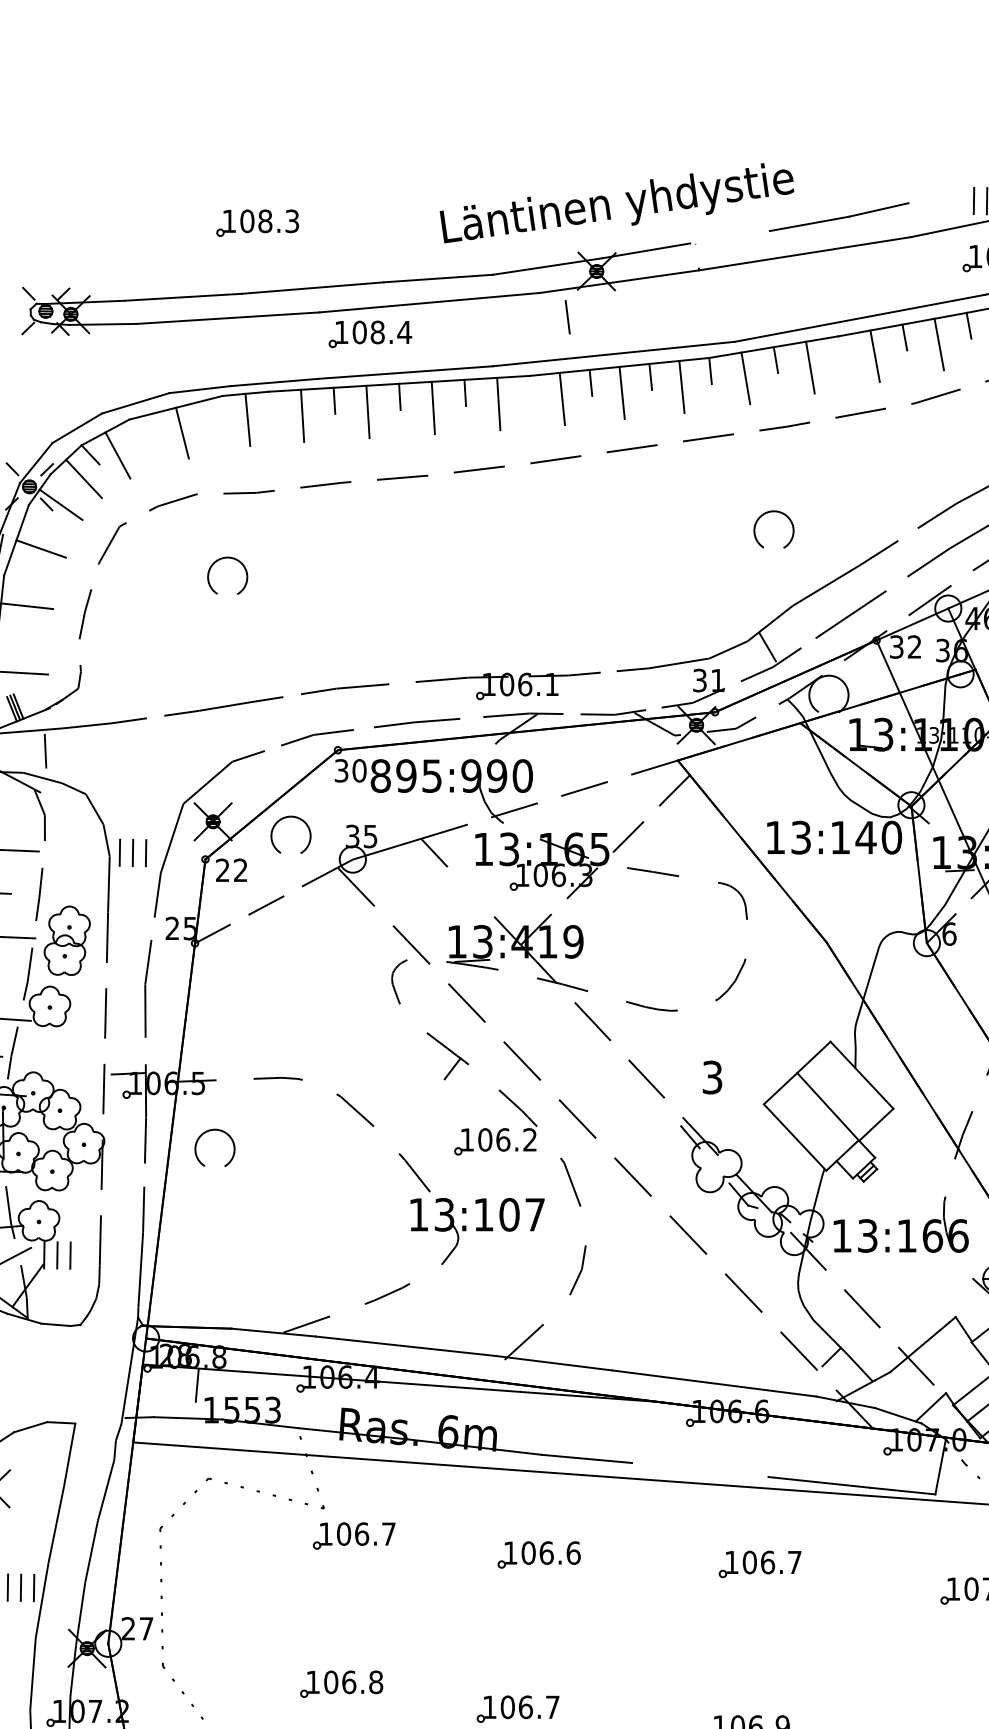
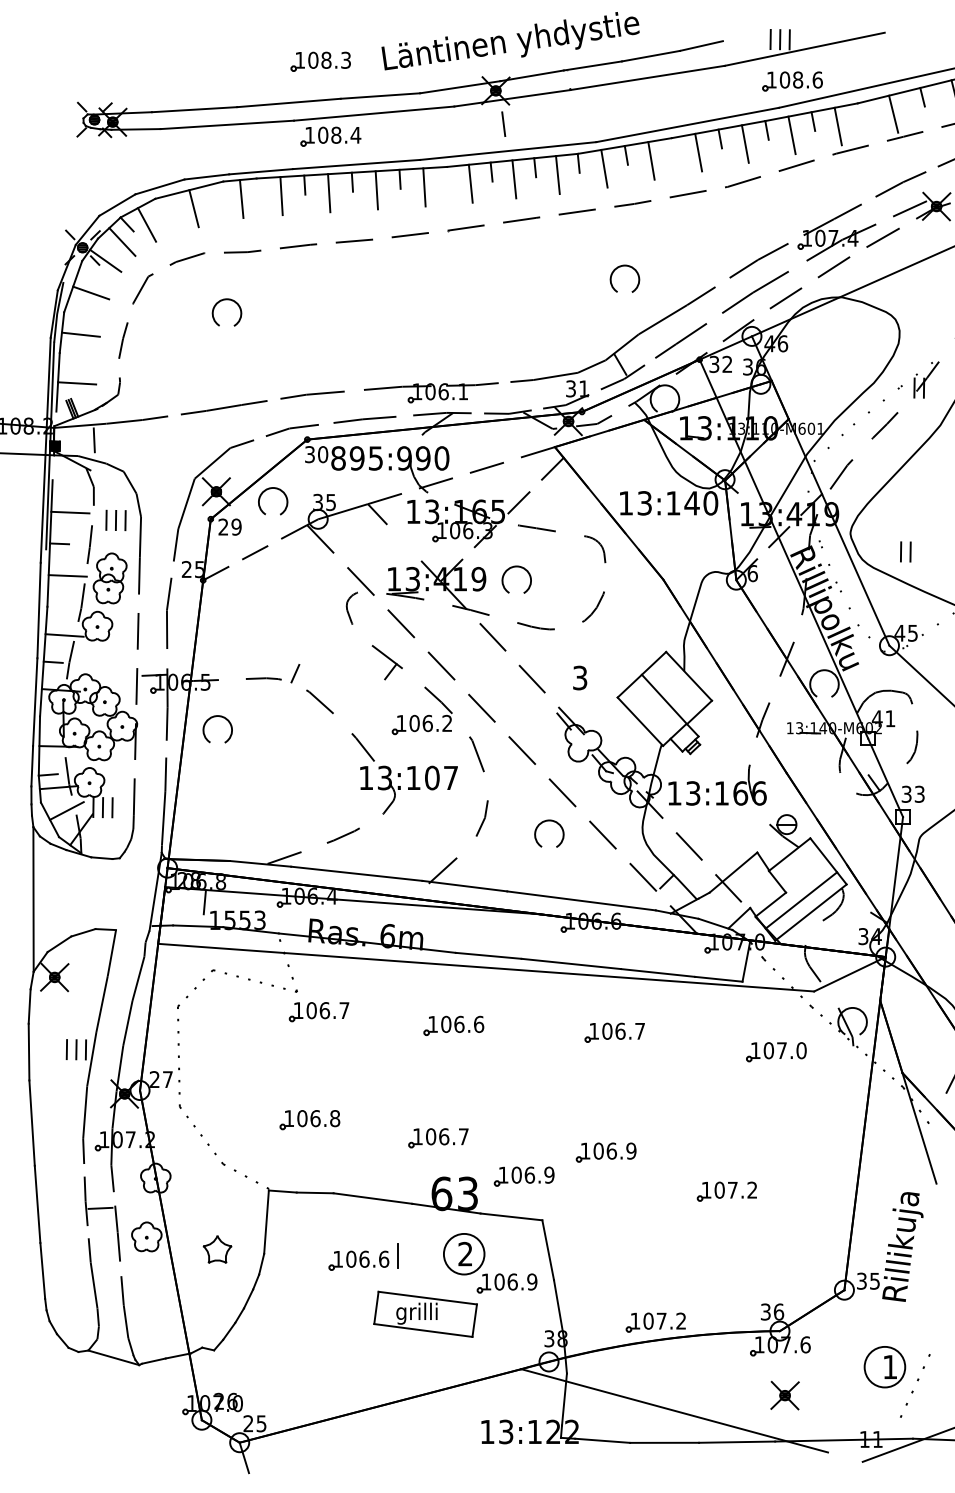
part: (257, 222) -> (320, 61), moved
line: (729, 236) -> (592, 65), added
line: (567, 316) -> (503, 123), moved
part: (132, 853) -> (115, 520), moved
text: (240, 869) -> (236, 526), 22 -> 29
part: (619, 927) -> (512, 568), added
line: (321, 1071) -> (295, 673), added
part: (675, 1275) -> (553, 822), added
line: (700, 1469) -> (571, 963), added

